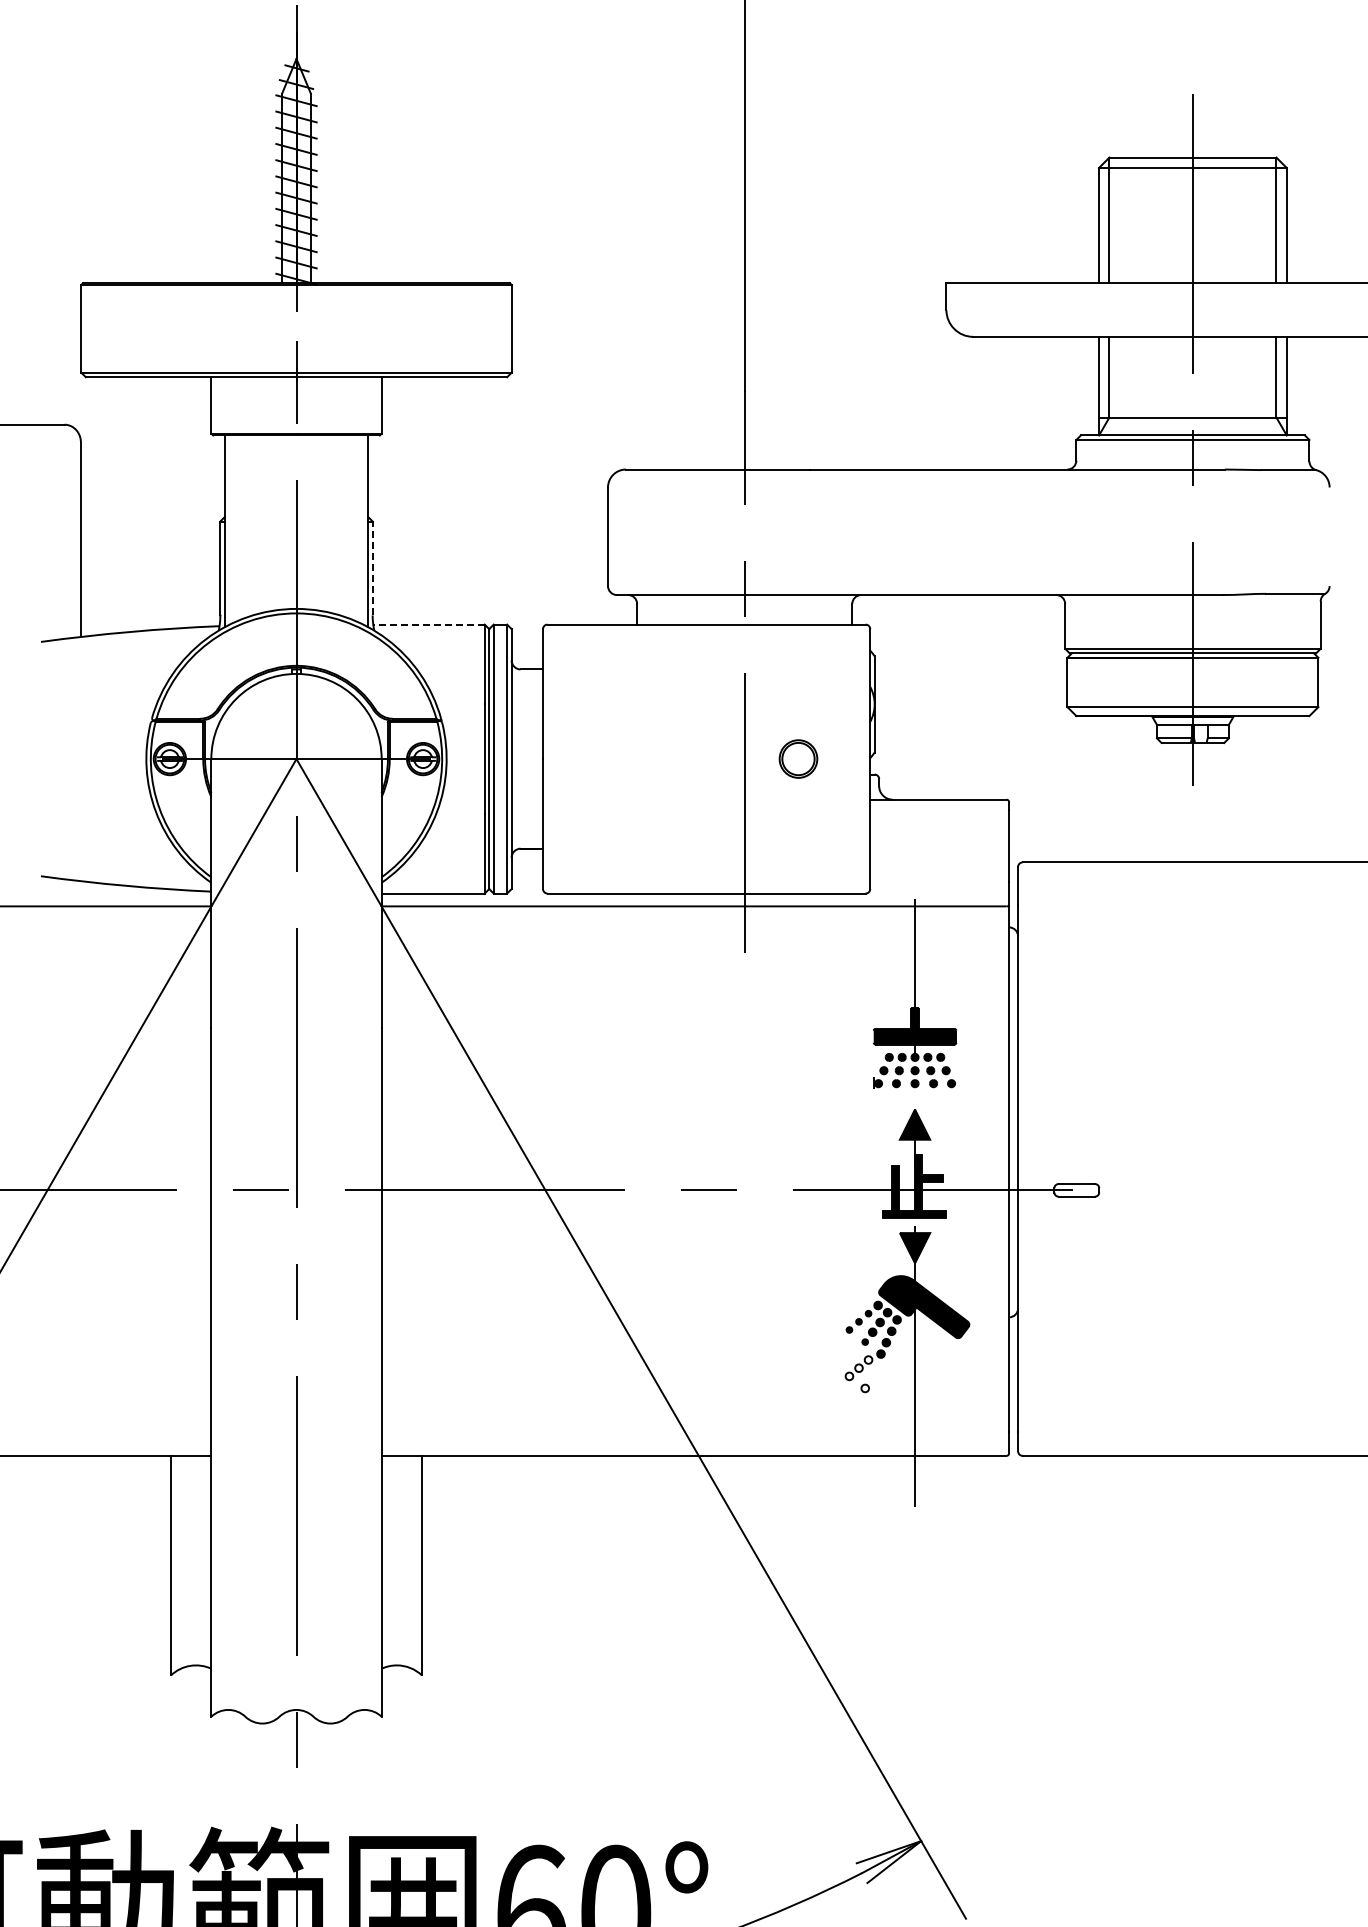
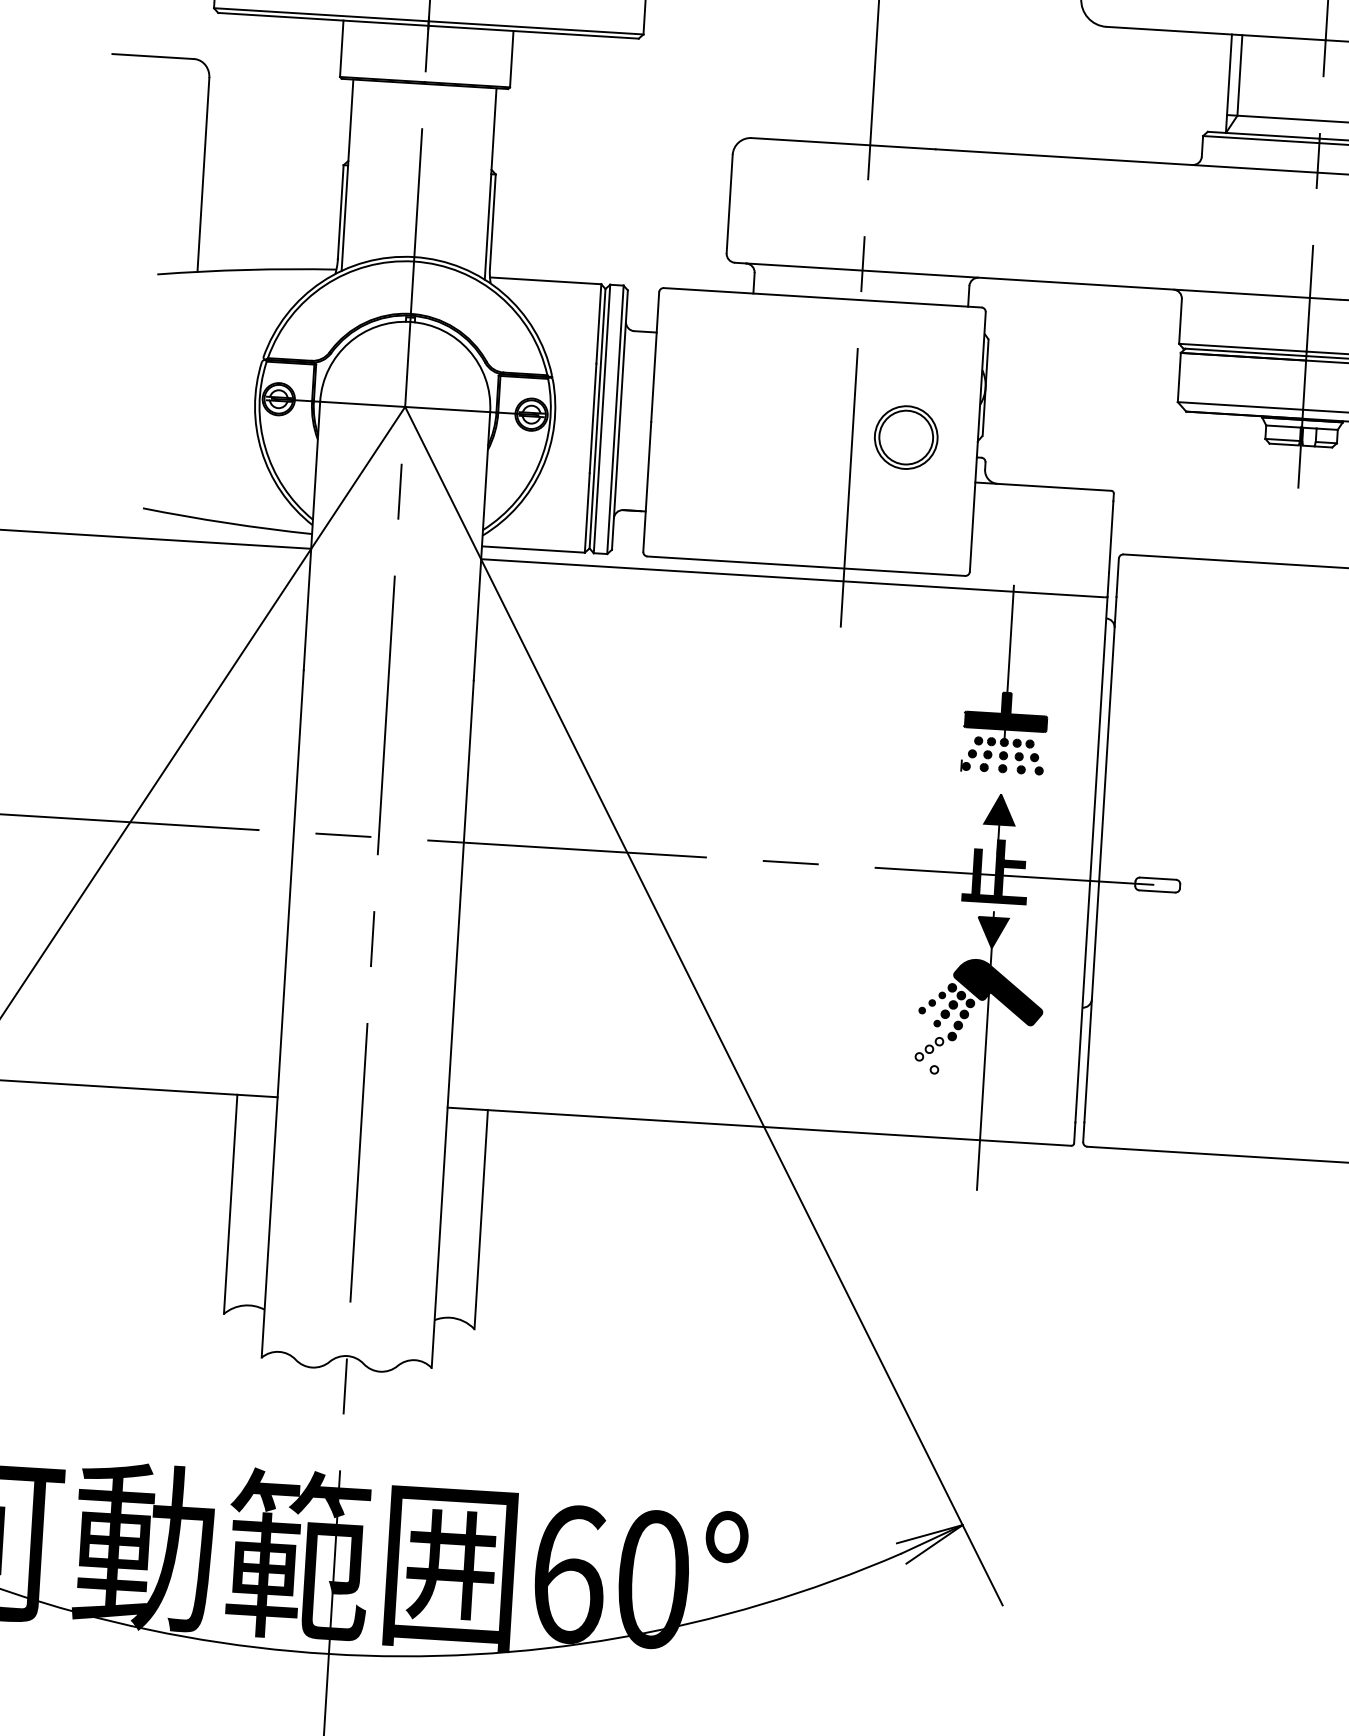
line: (372, 568) -> (492, 221), dashed -> solid
line: (429, 624) -> (546, 280), dashed -> solid
part: (798, 758) -> (906, 437), size x1.67

